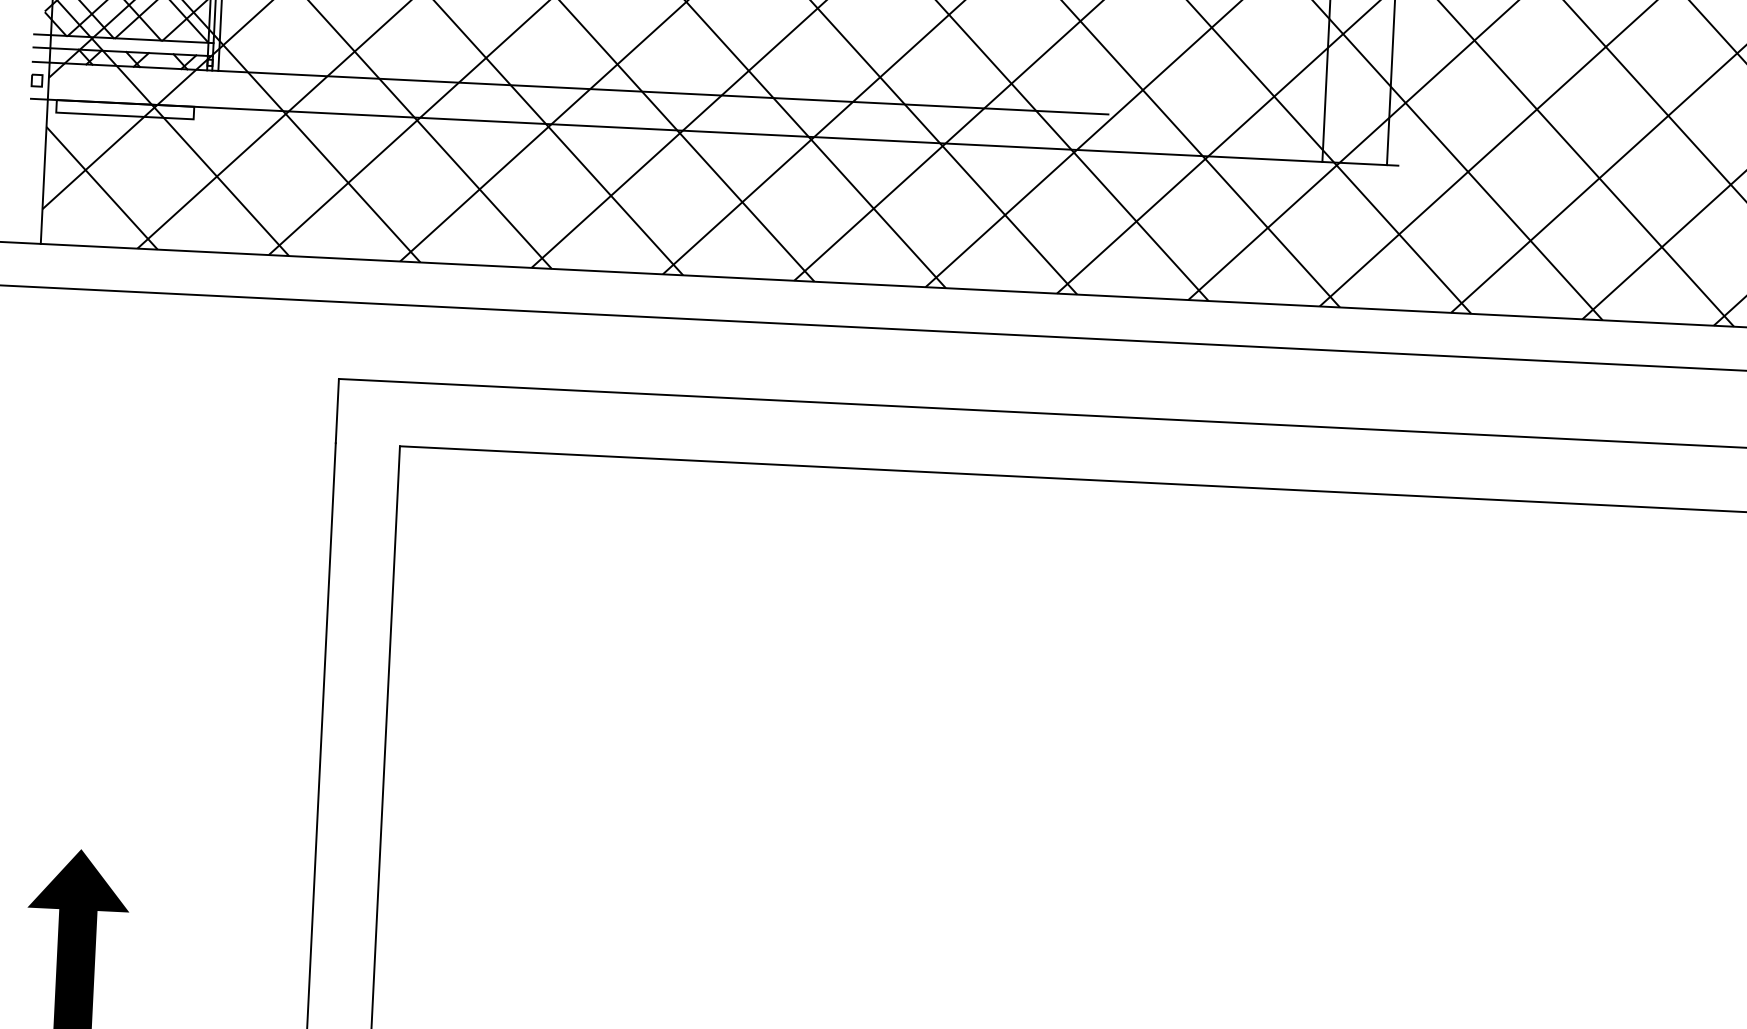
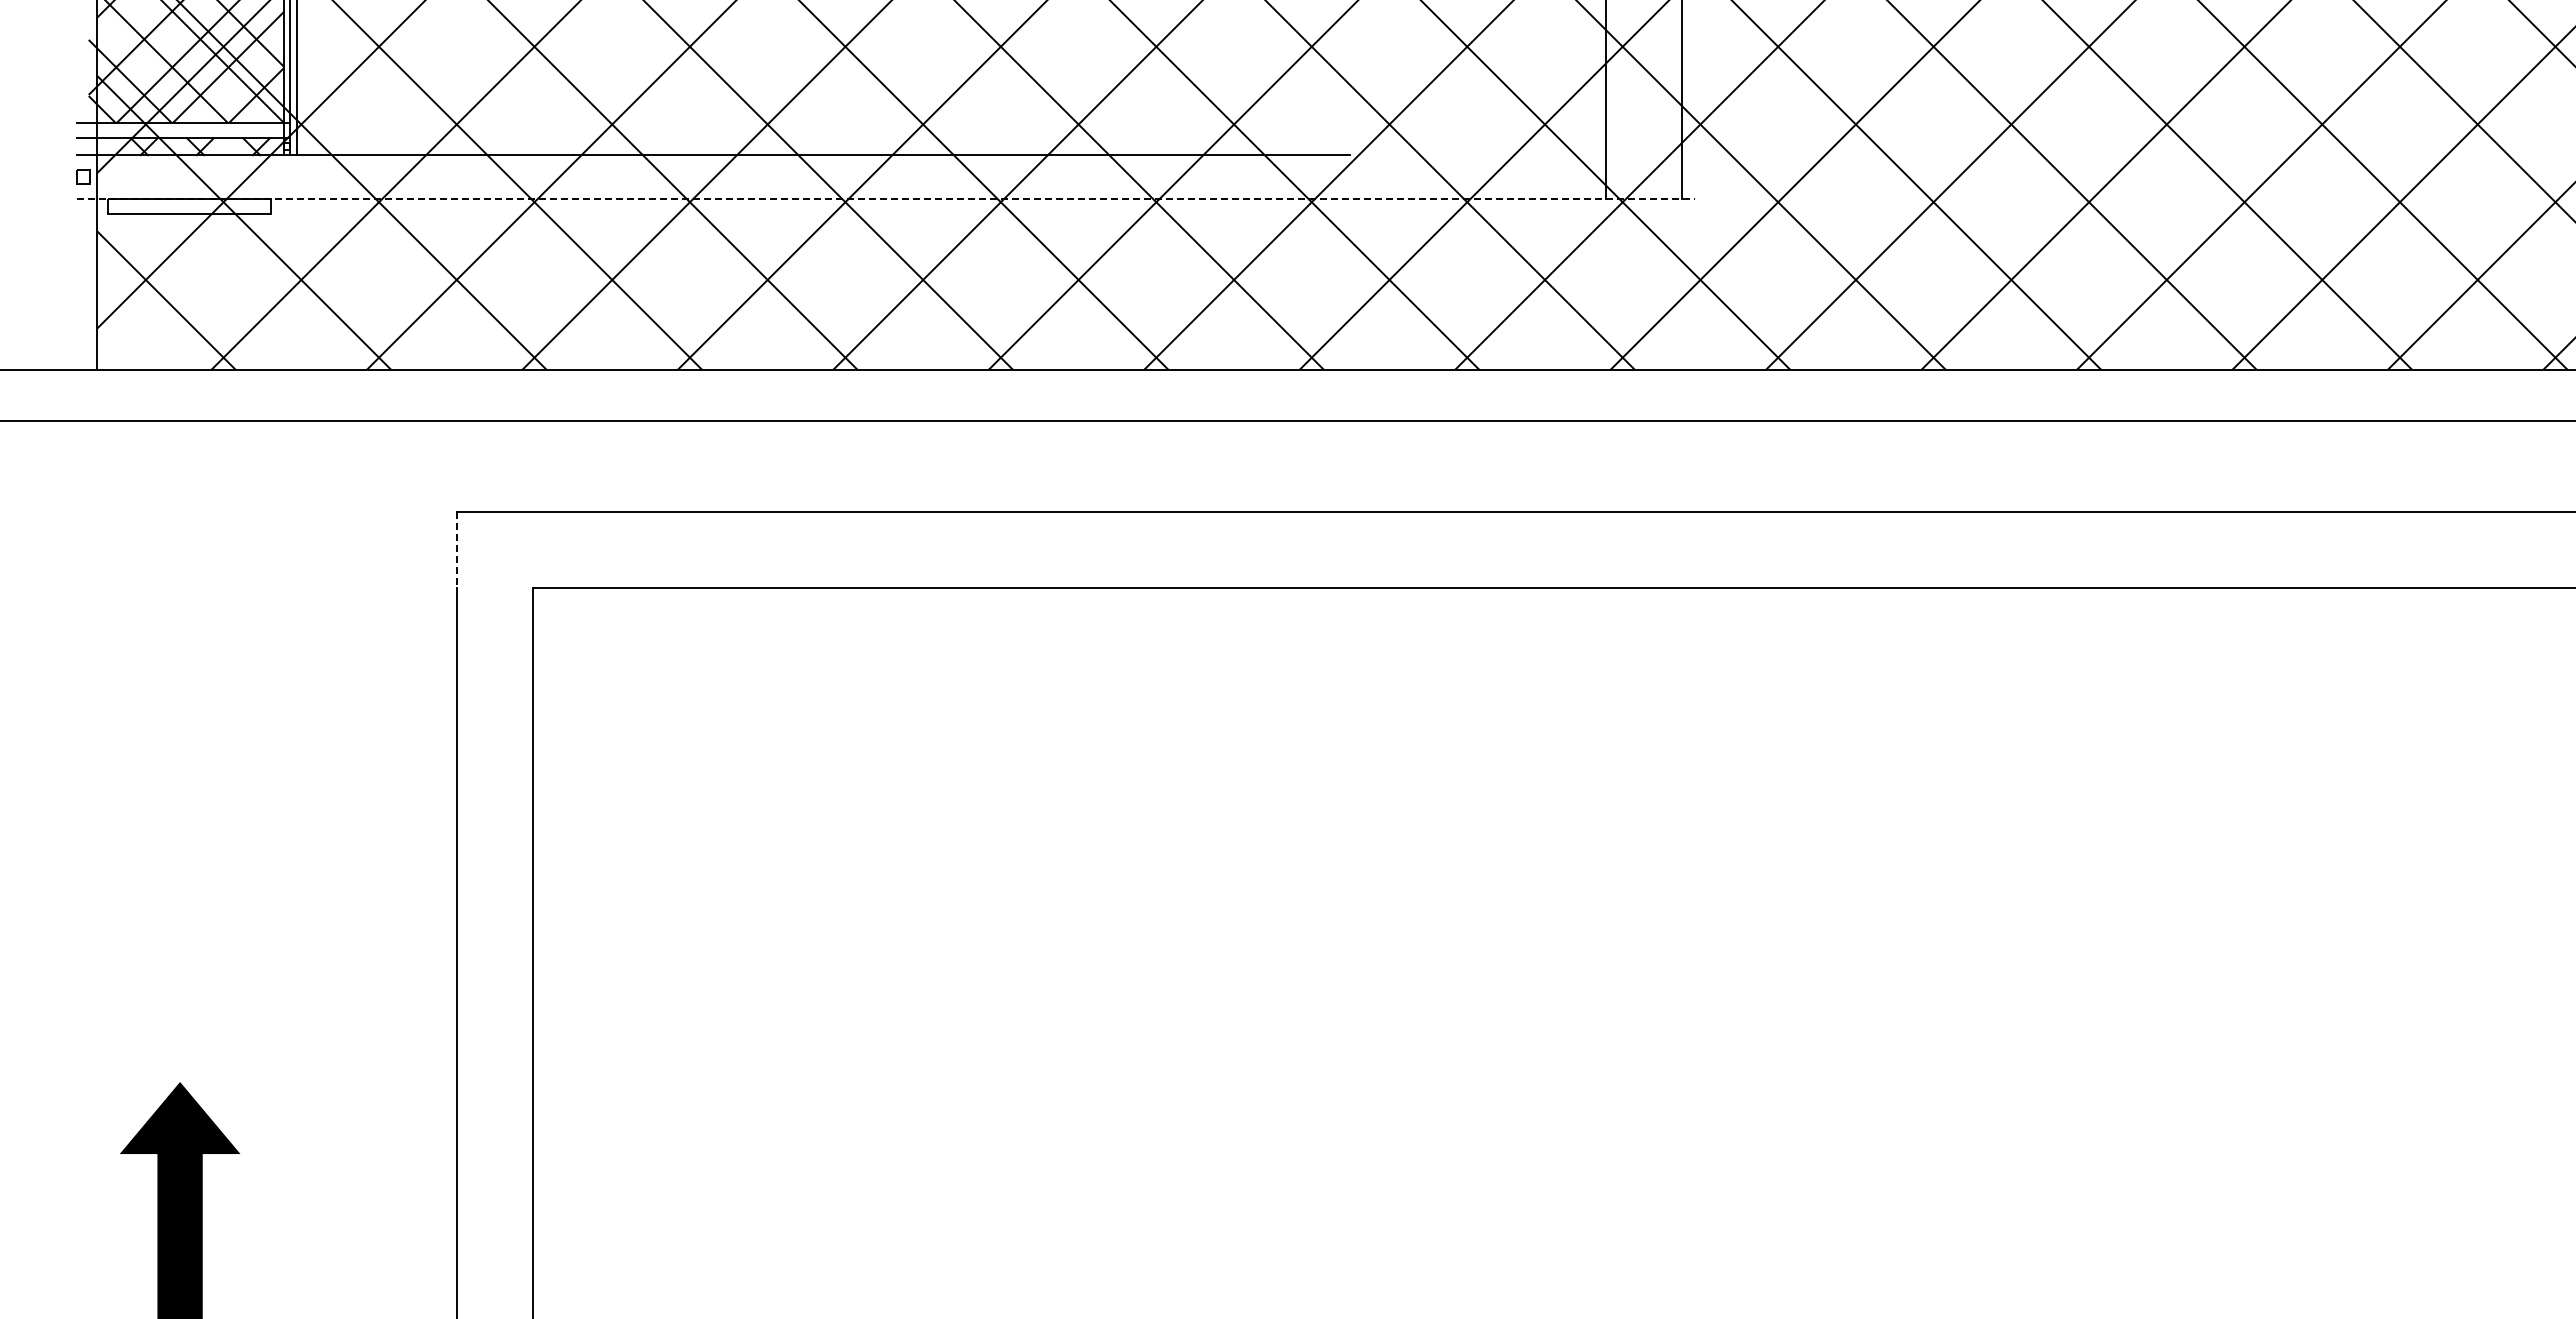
line: (714, 132) -> (886, 199), solid -> dashed
line: (337, 410) -> (457, 549), solid -> dashed

